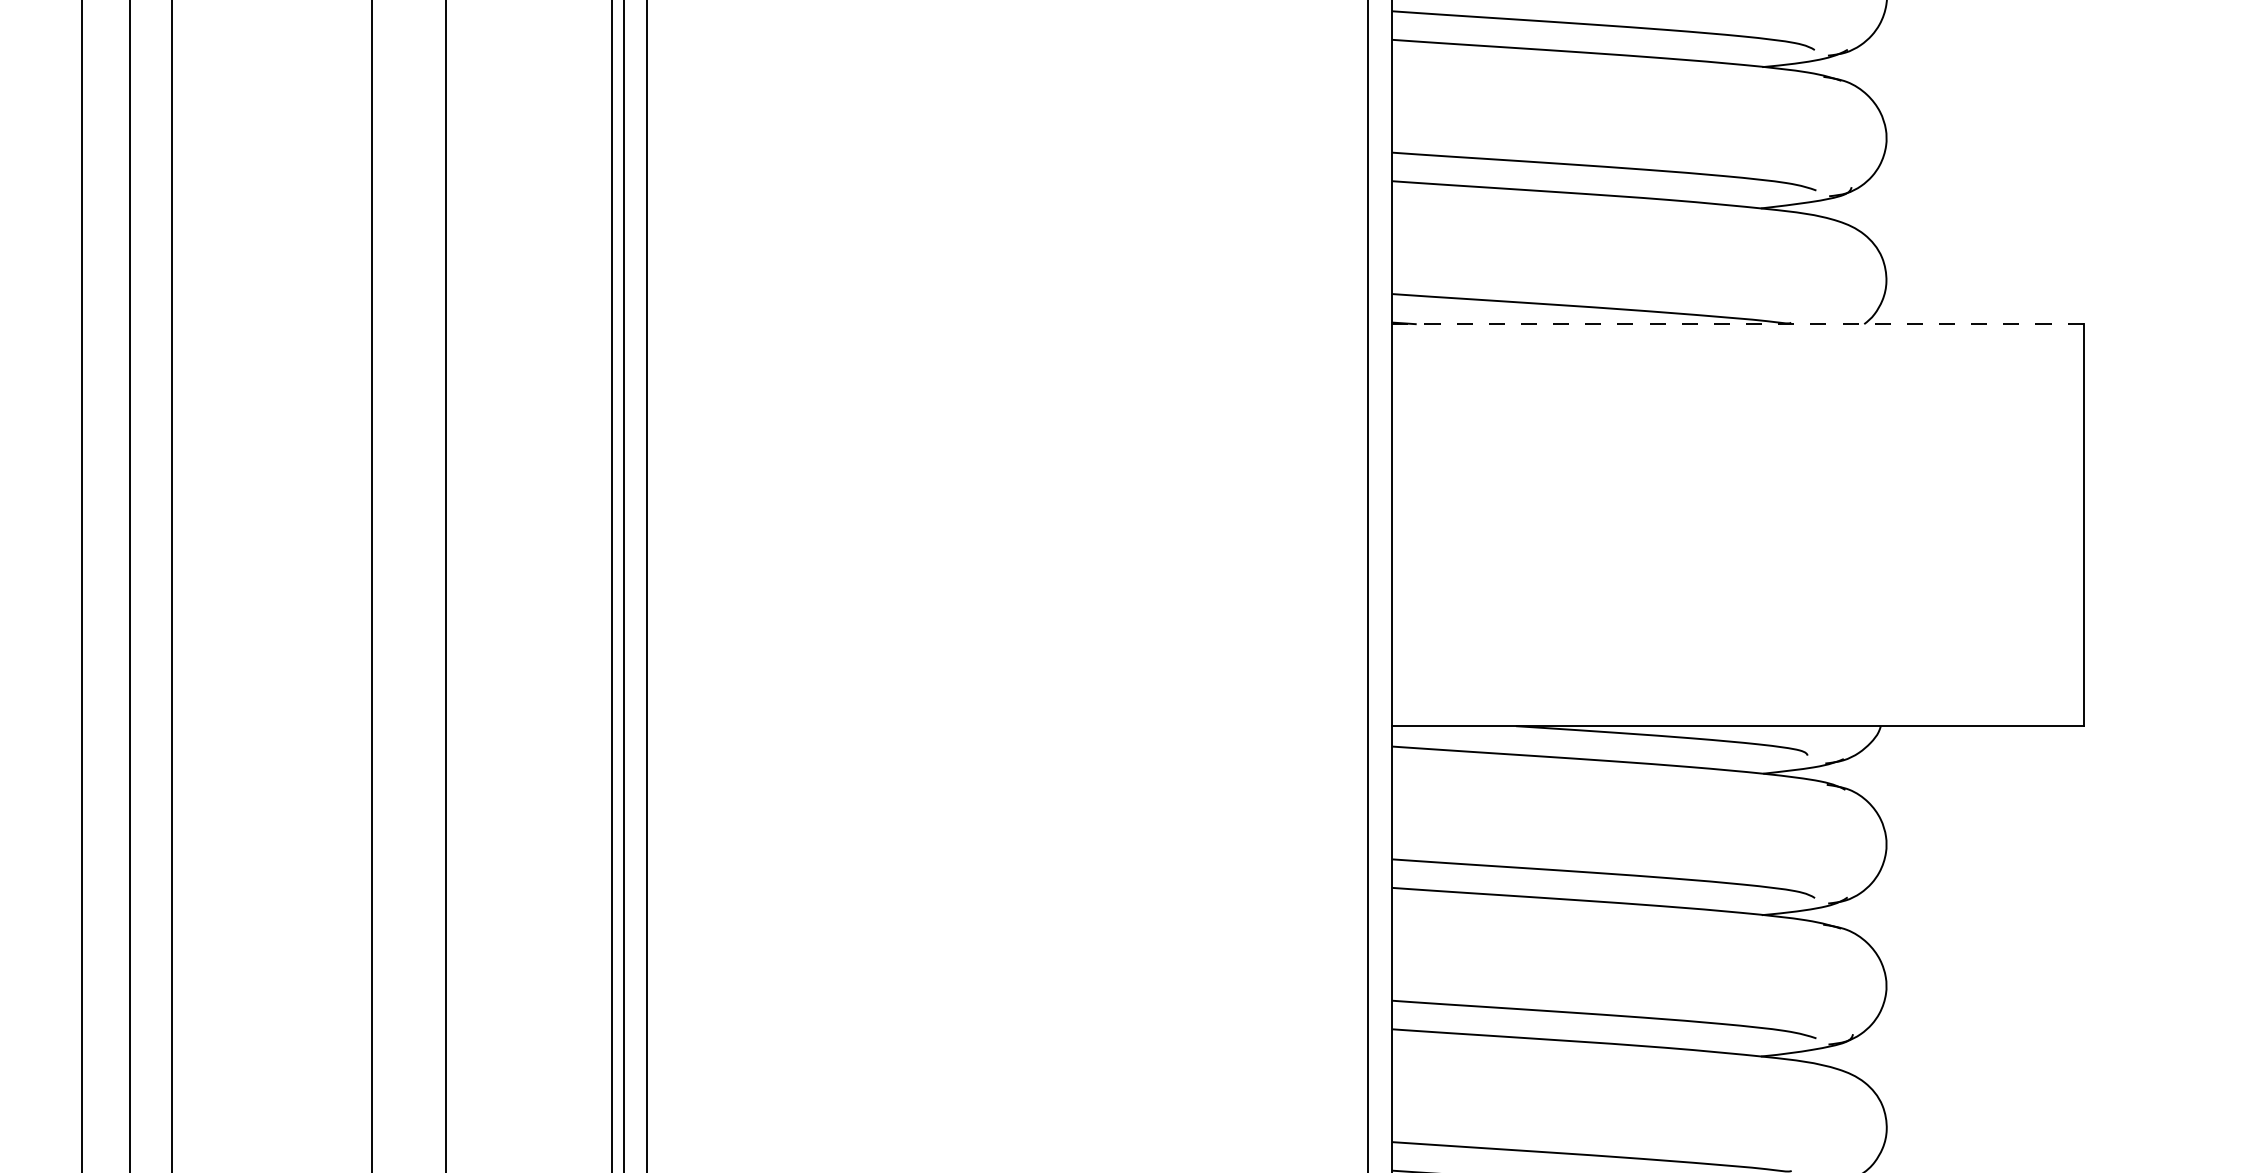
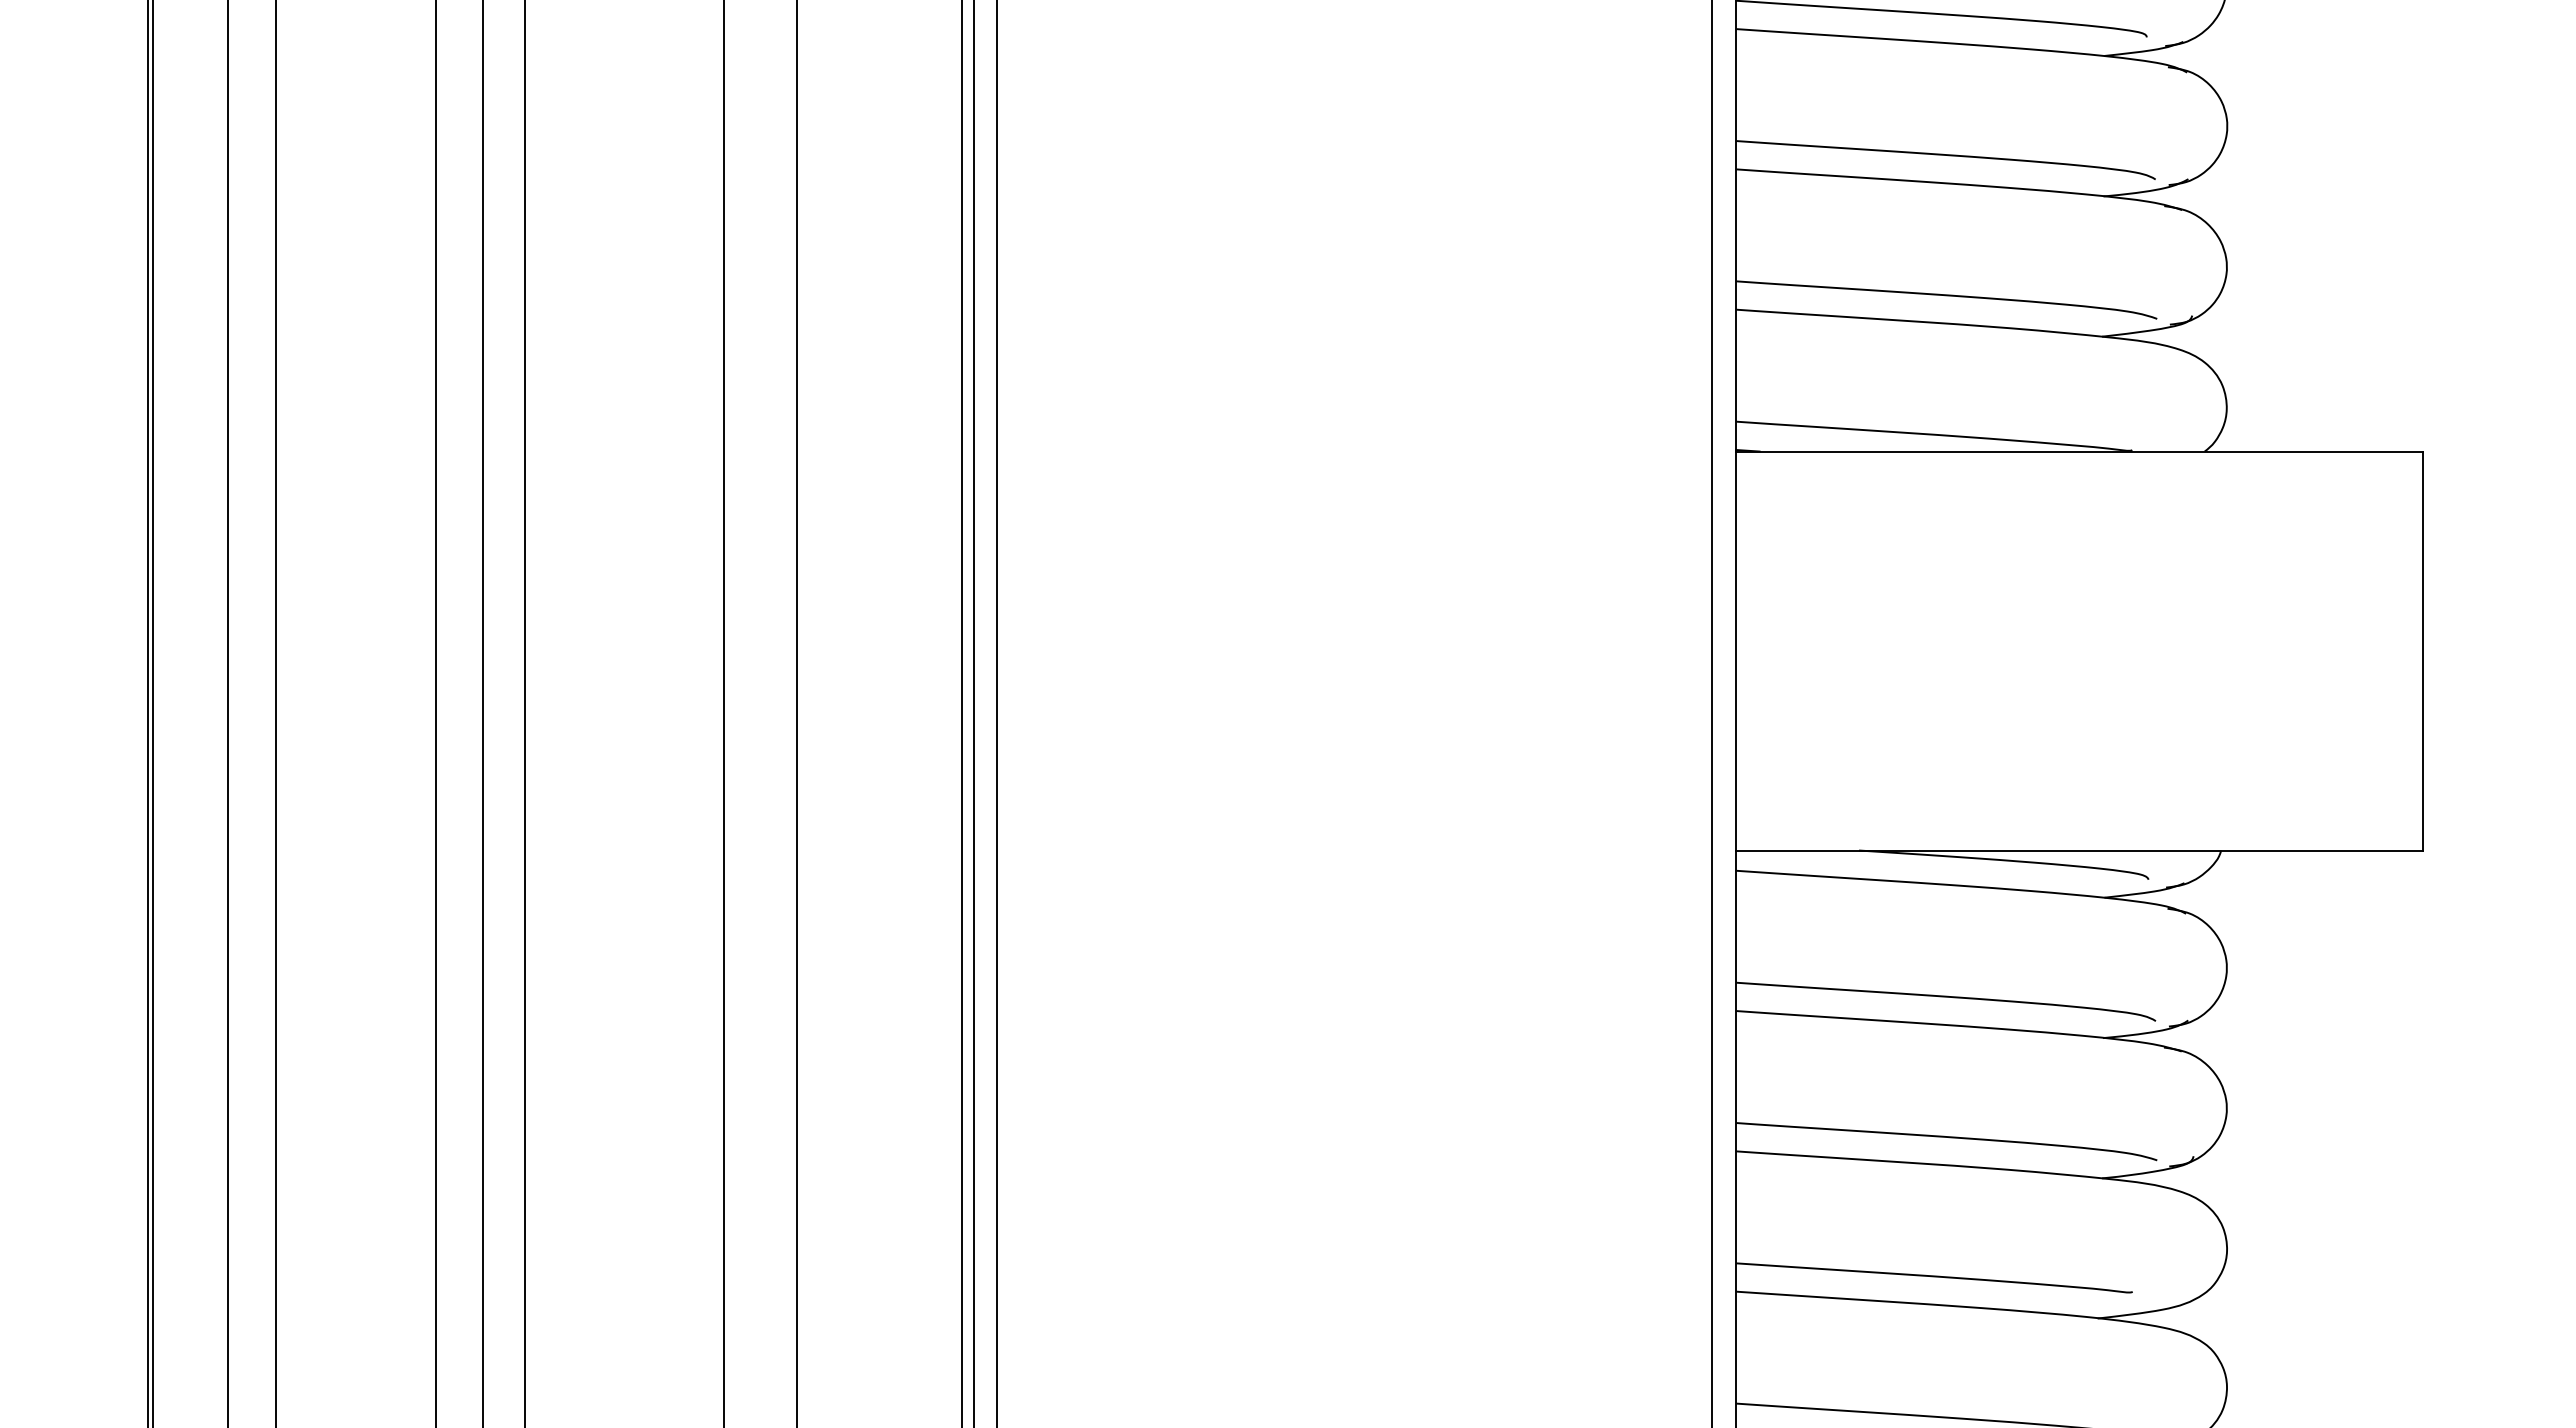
line: (1738, 324) -> (2079, 451), dashed -> solid

